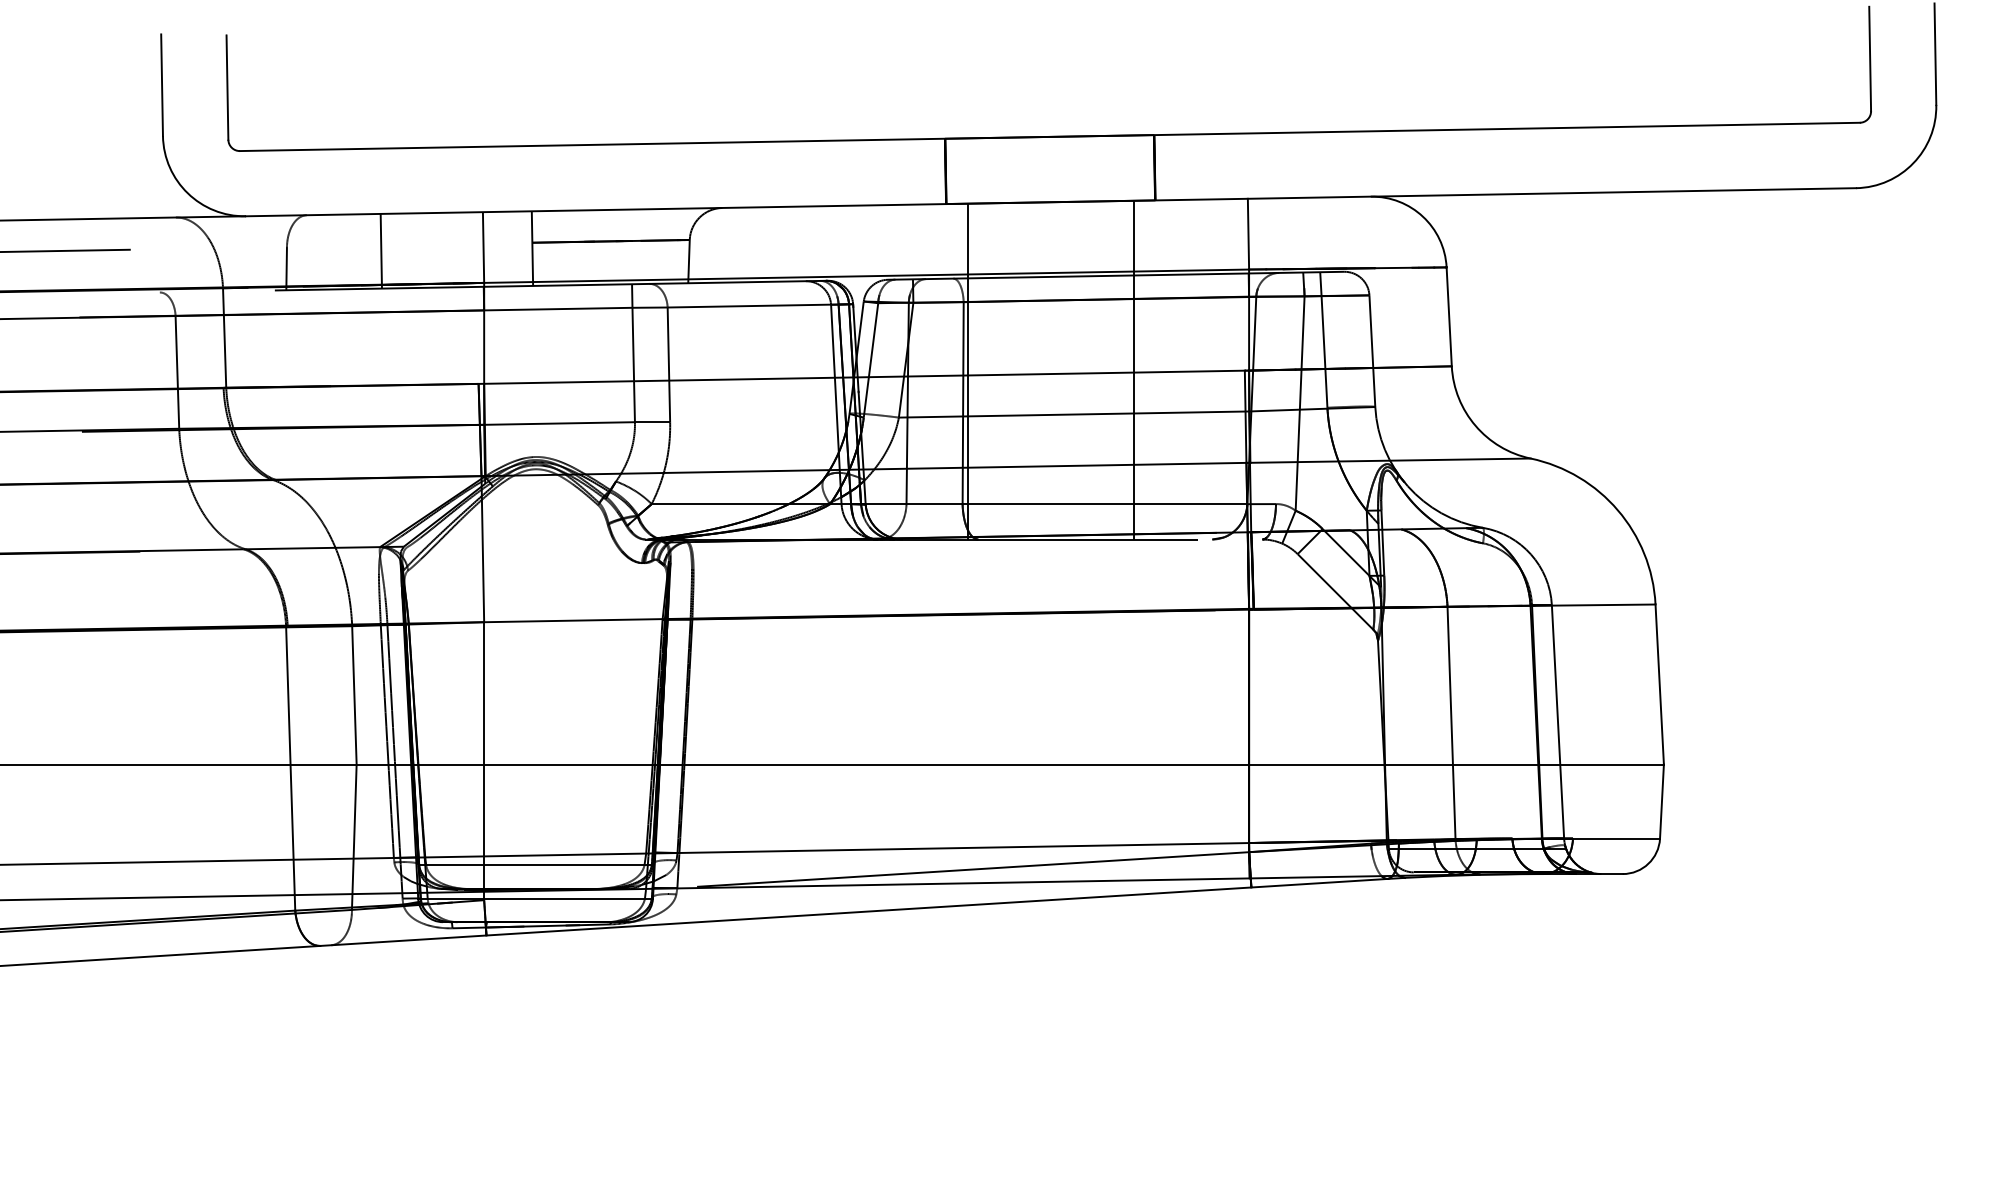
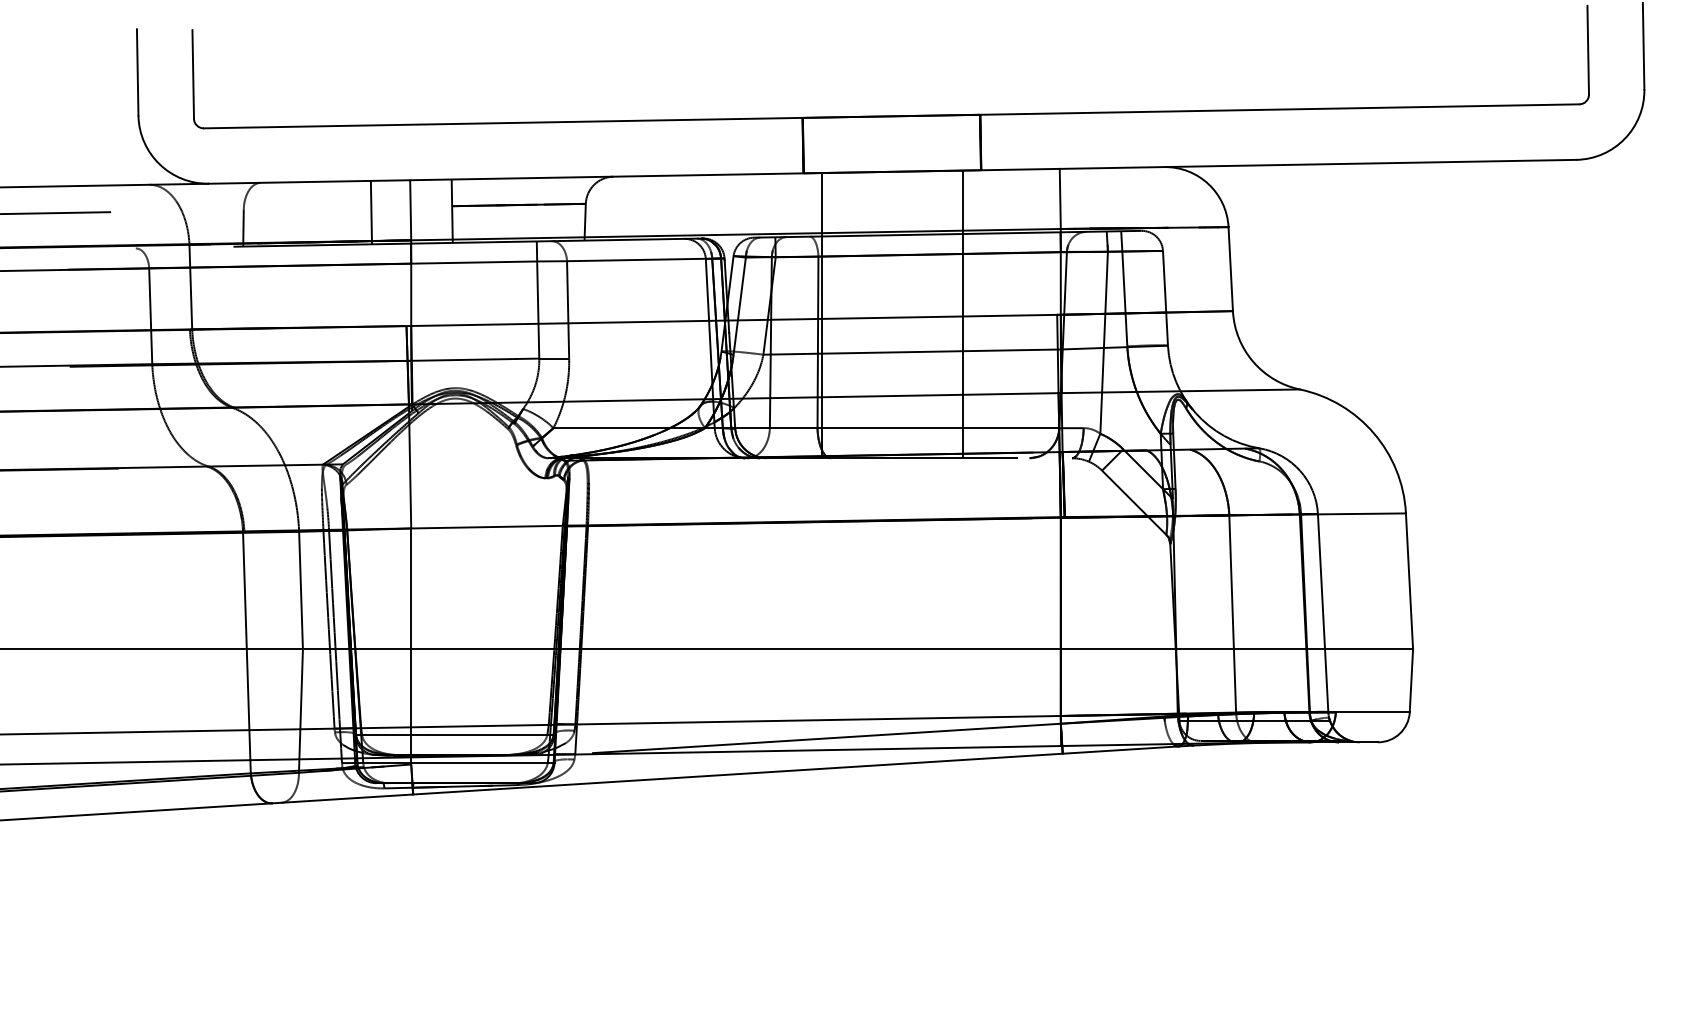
line: (380, 250) -> (370, 211), moved

